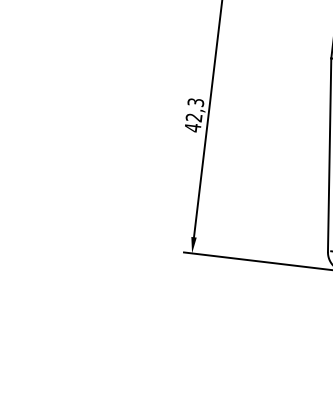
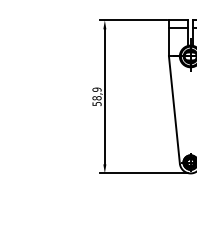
text: (193, 114) -> (96, 96), 42,3 -> 58,9

